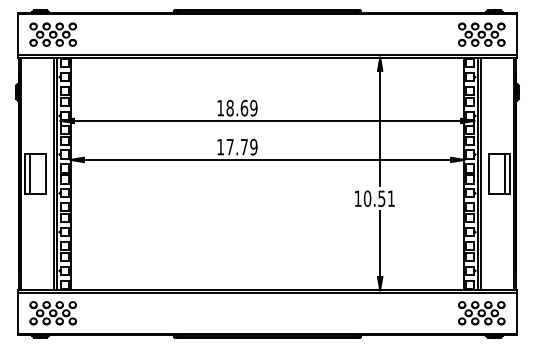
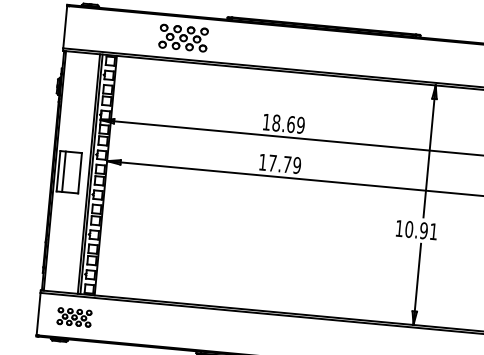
part: (52, 34) -> (182, 37), moved
text: (381, 198) -> (423, 230), 10.51 -> 10.91
part: (52, 313) -> (73, 317), size x0.7

